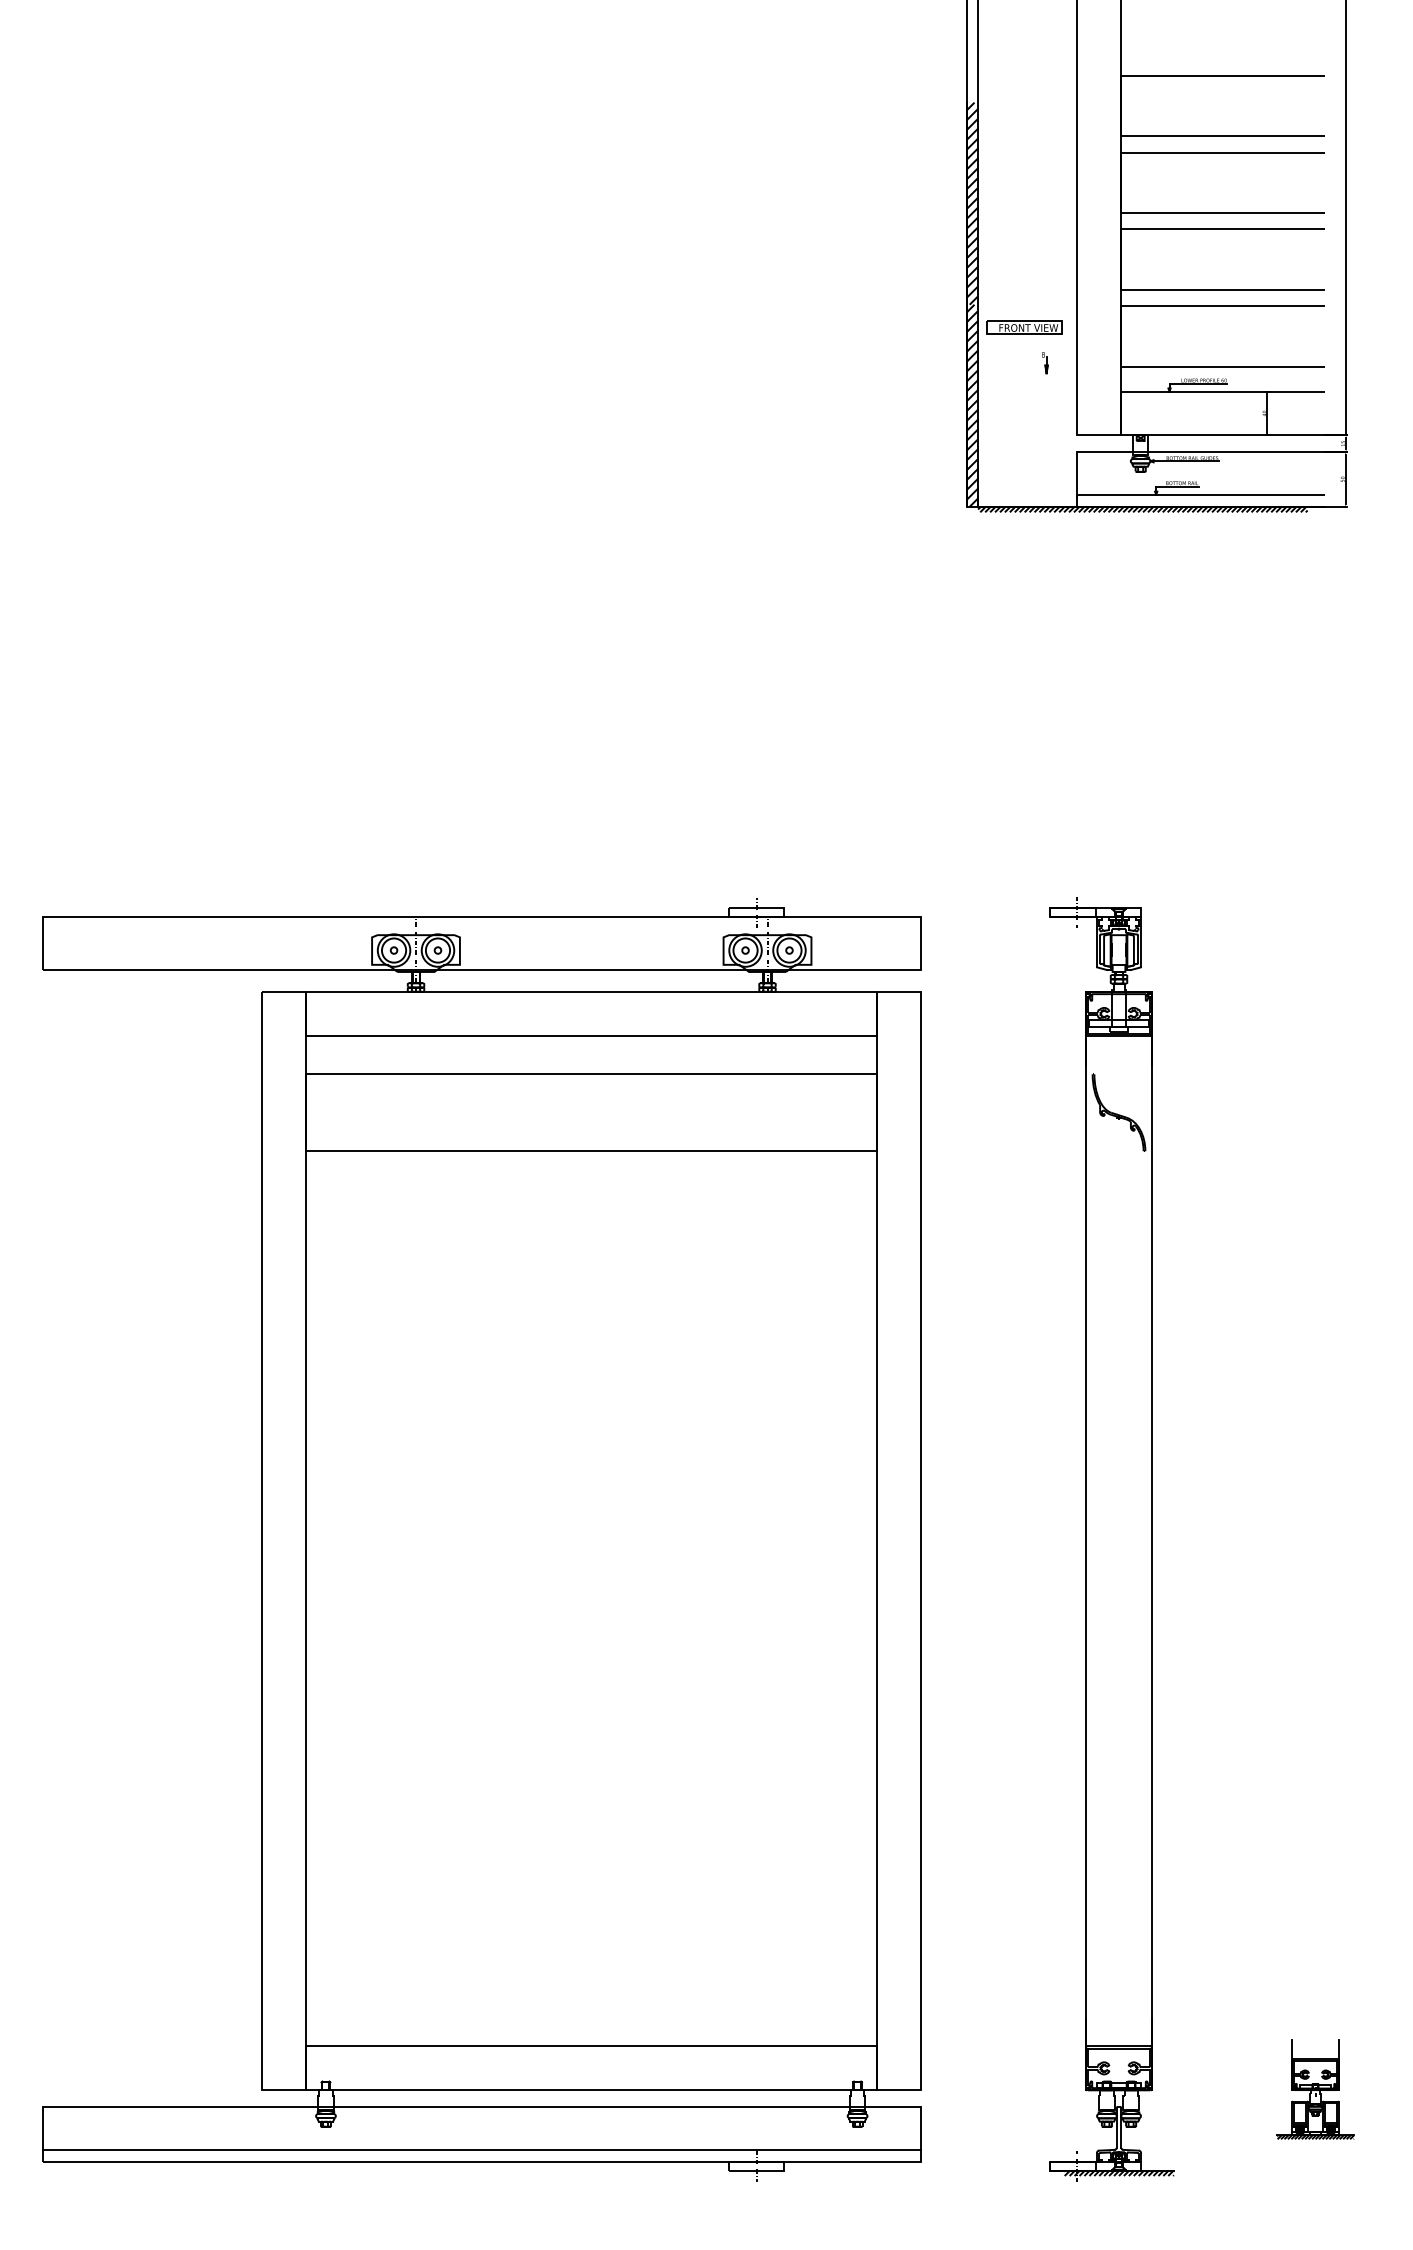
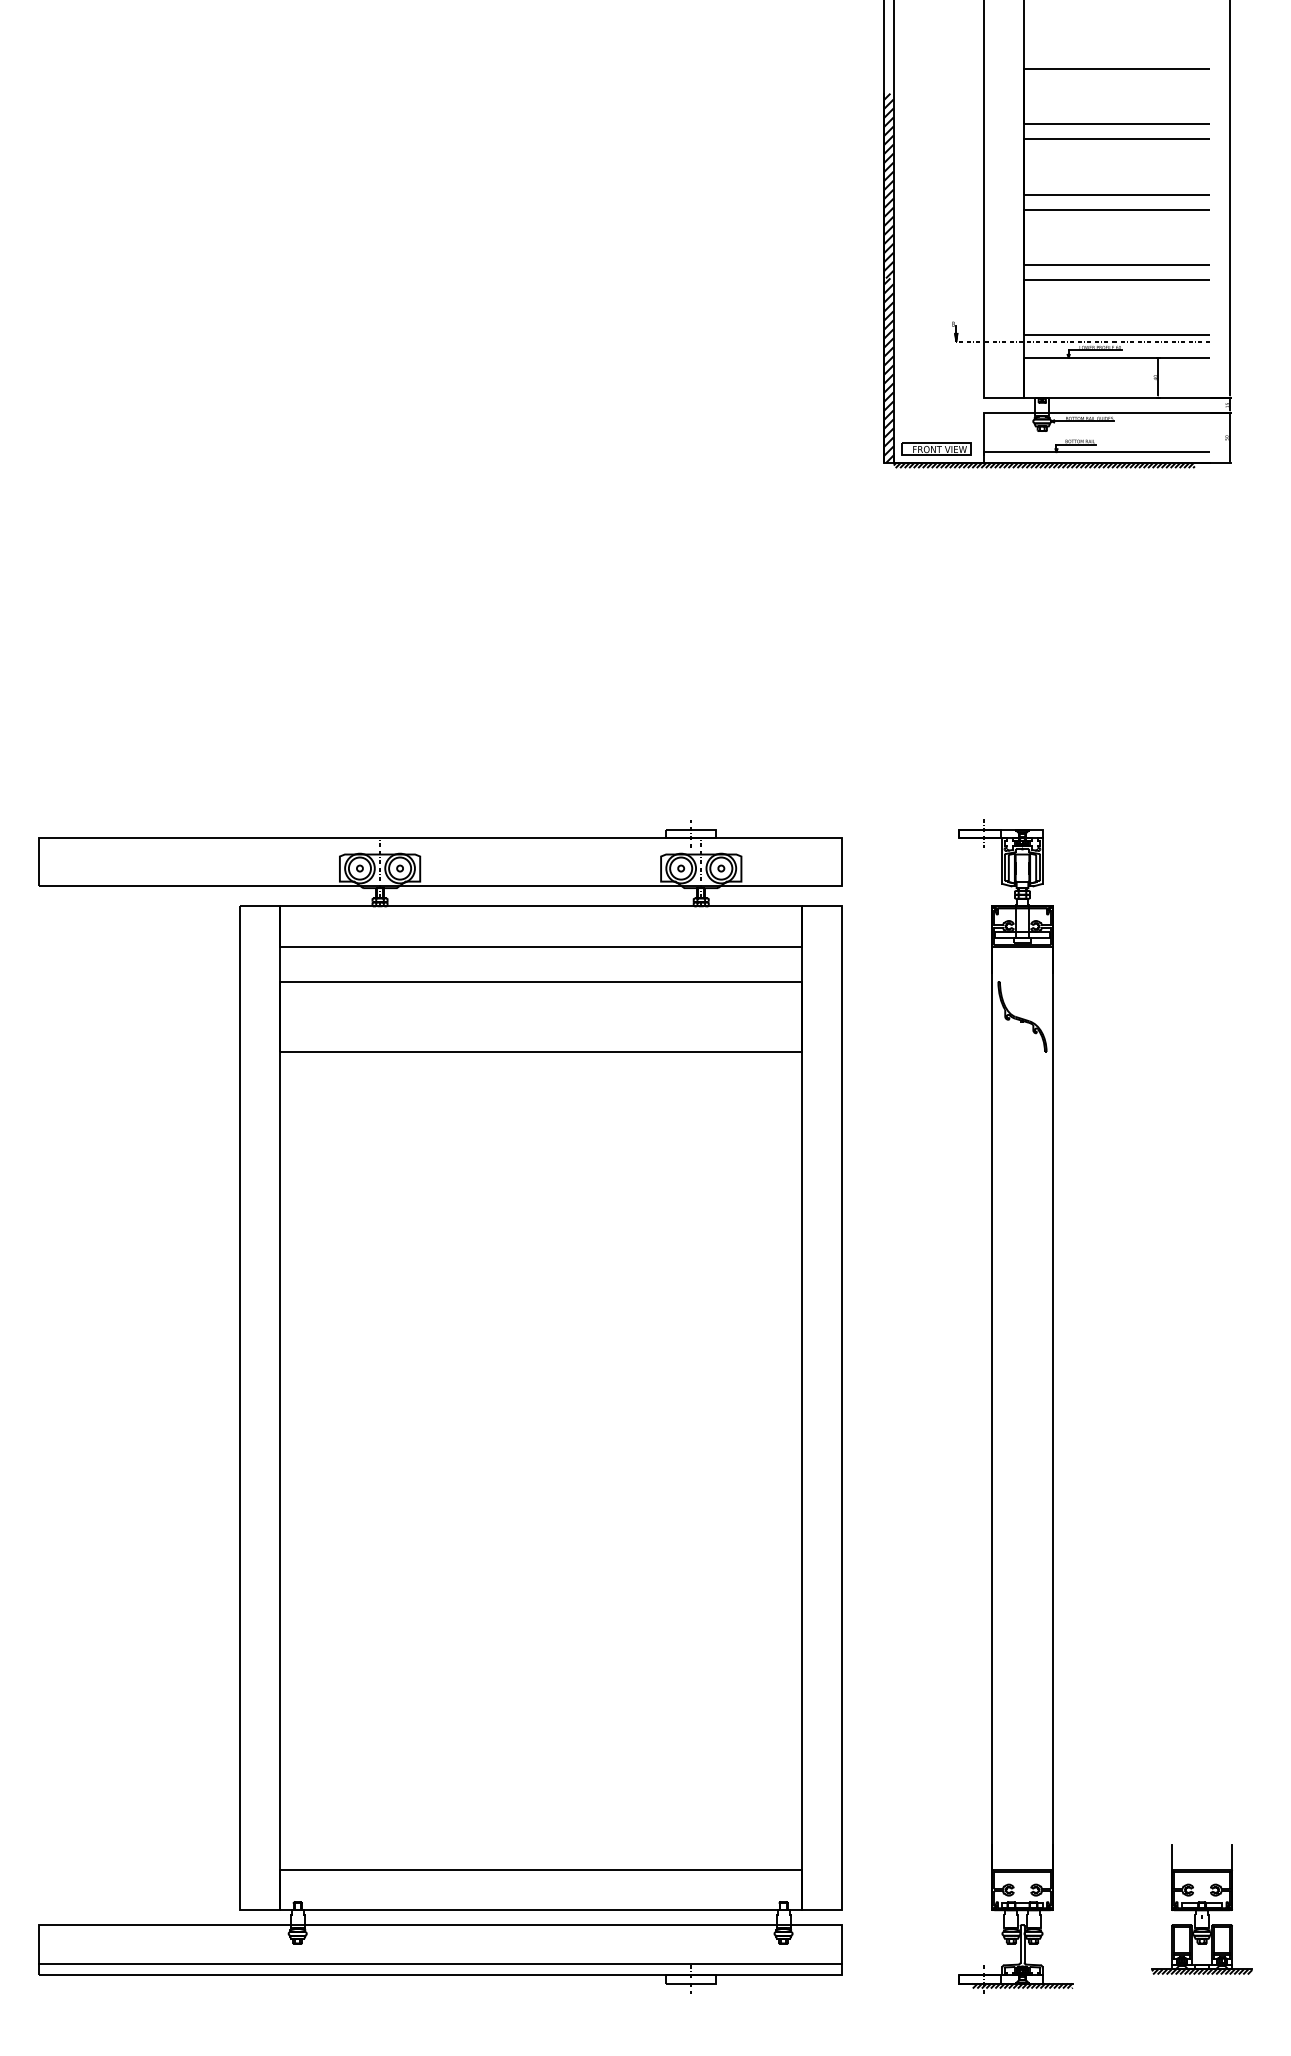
part: (1024, 327) -> (936, 449), moved
line: (1185, 374) -> (1083, 342), added
part: (1315, 2089) -> (1202, 1909), size x1.43

